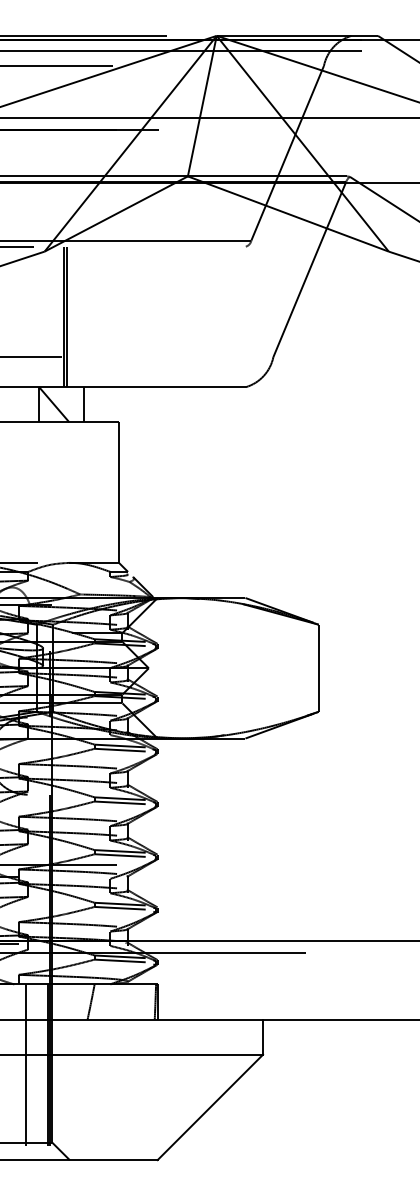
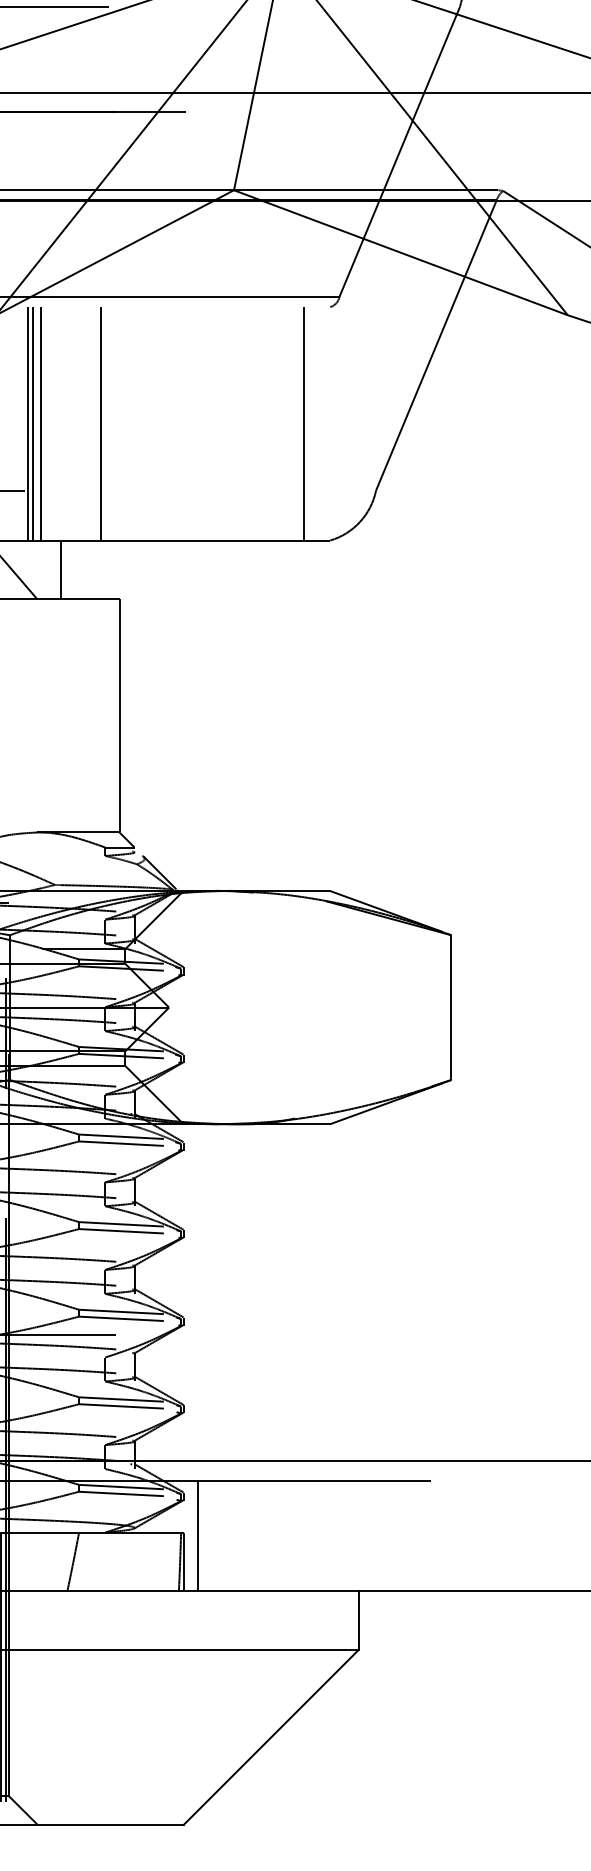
line: (71, 316) -> (40, 423), added
line: (107, 316) -> (100, 423), added
line: (230, 316) -> (304, 423), added
line: (166, 985) -> (198, 1534), added

